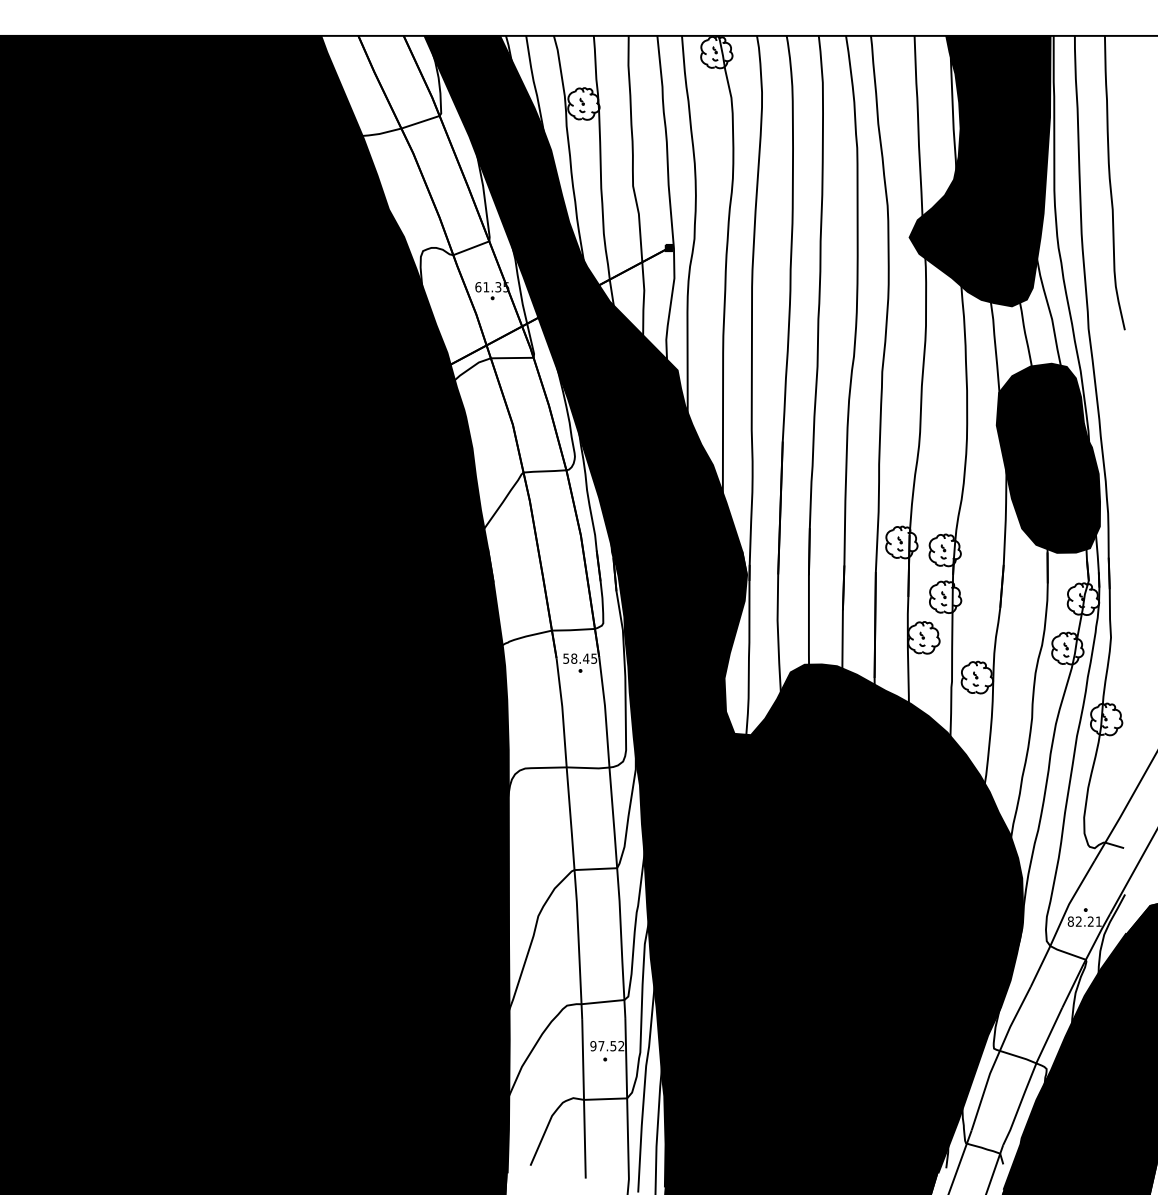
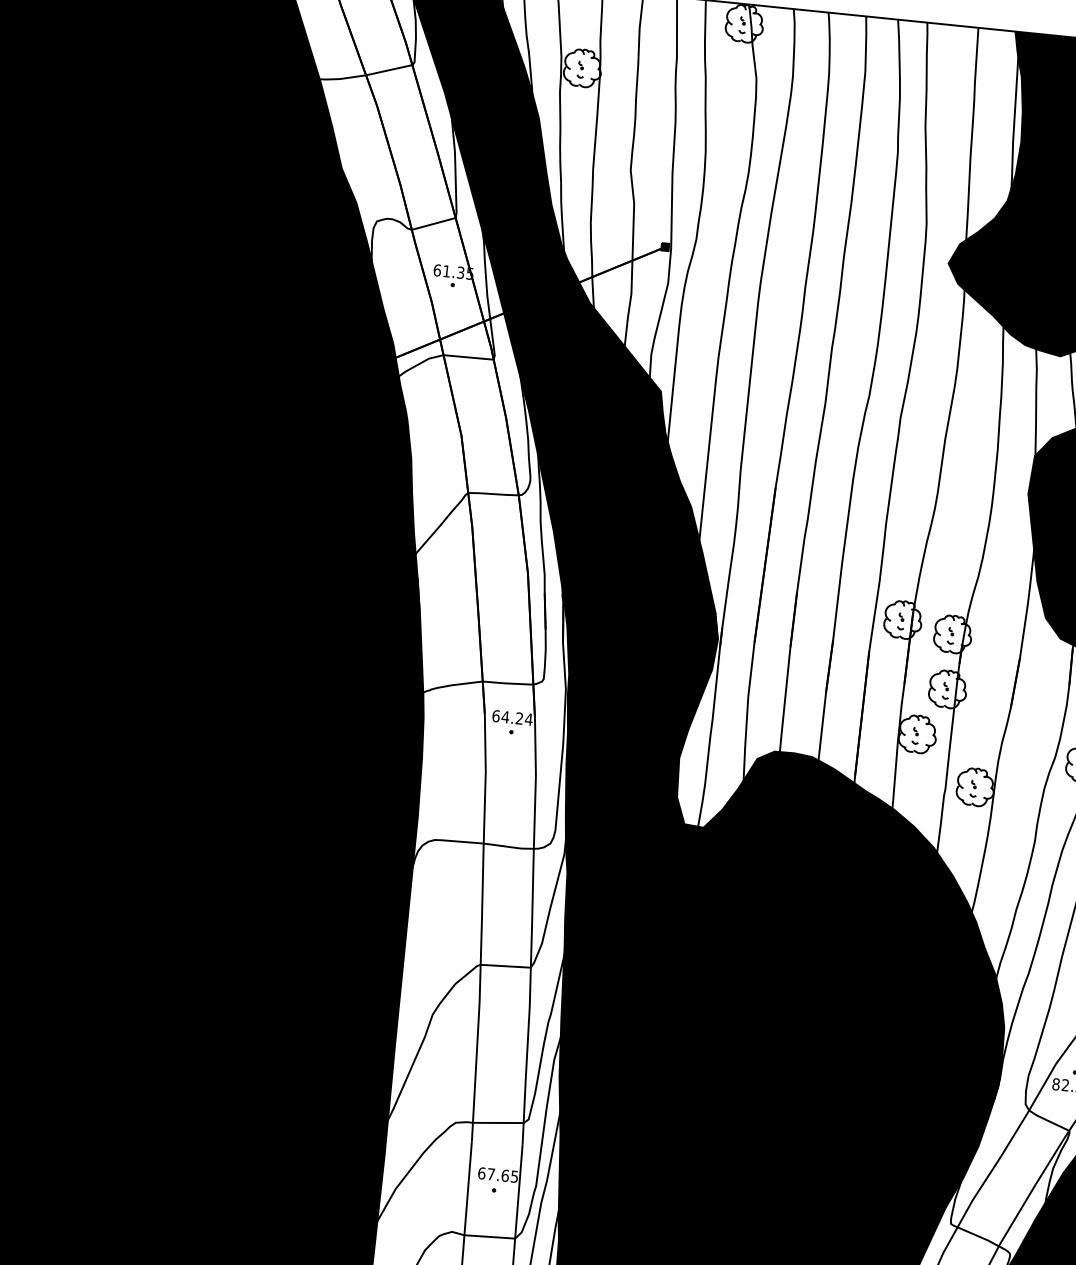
text: (580, 658) -> (512, 717), 58.45 -> 64.24
text: (607, 1046) -> (498, 1175), 97.52 -> 67.65

